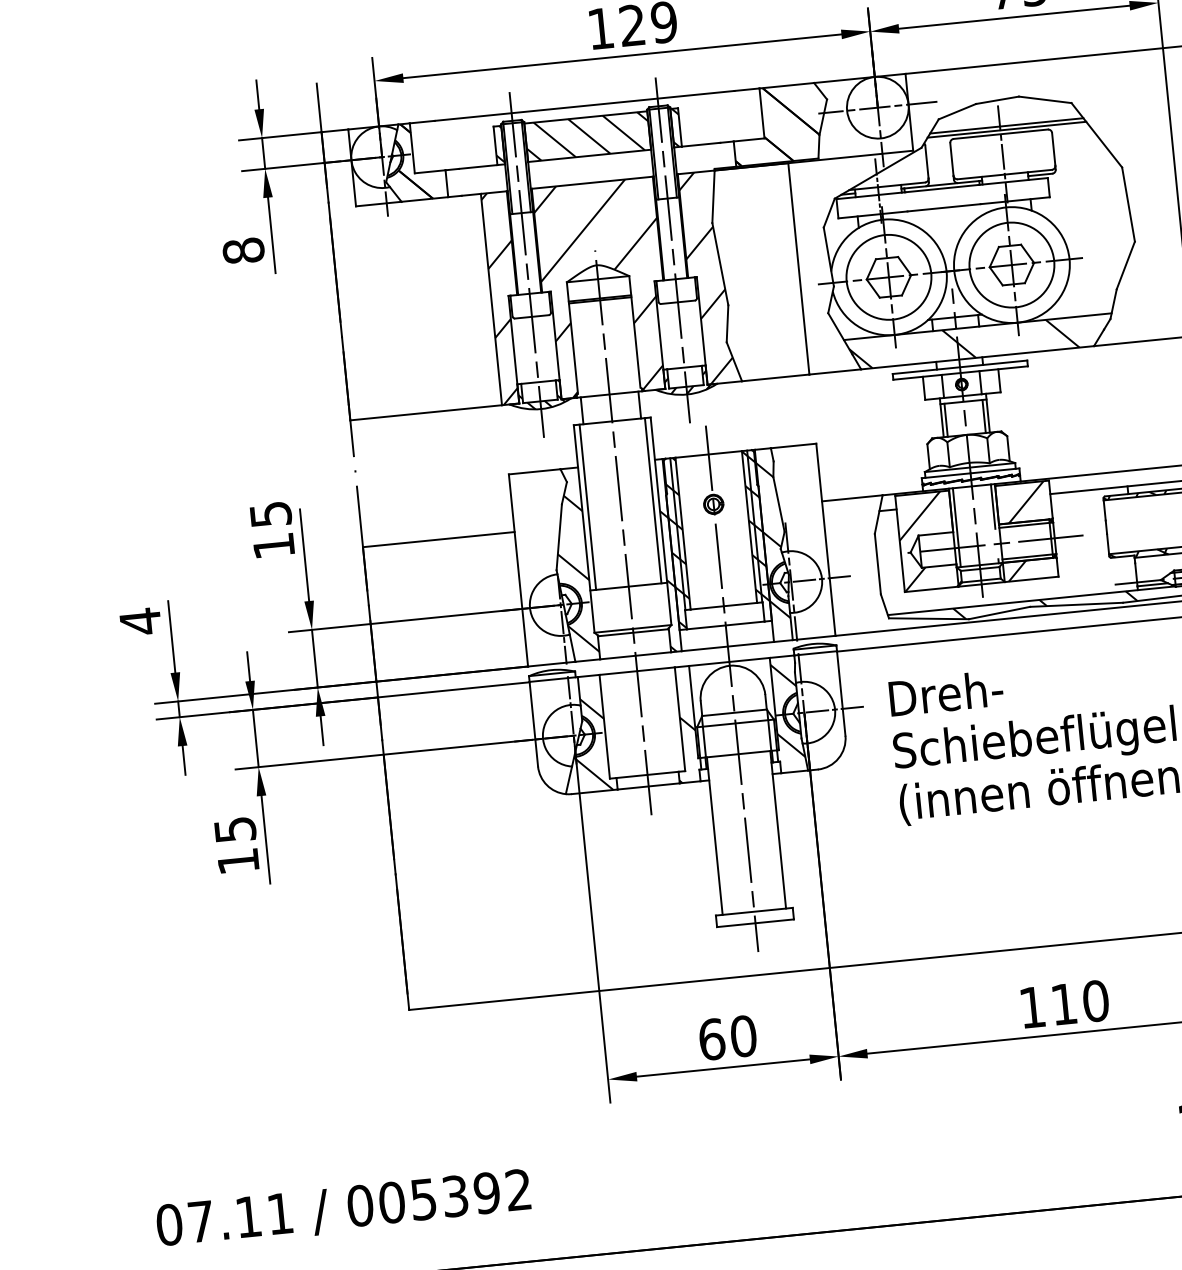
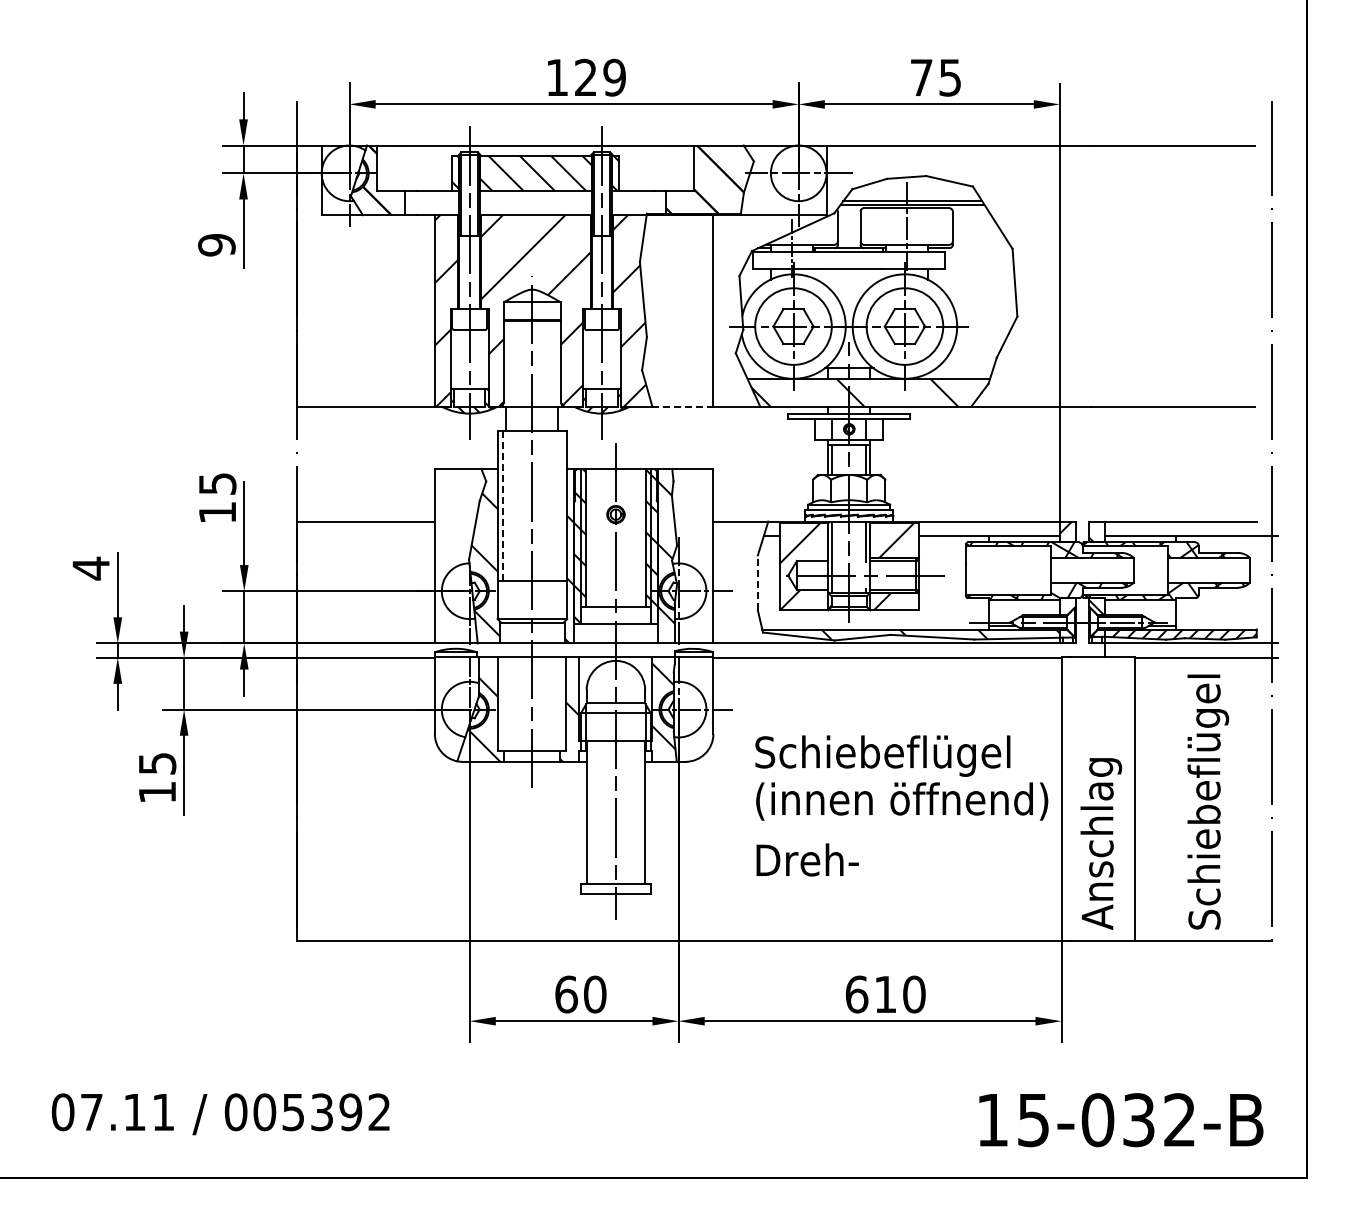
text: (243, 250) -> (216, 244), 8 -> 9
line: (775, 377) -> (682, 406), solid -> dashed
line: (652, 500) -> (561, 505), removed
line: (587, 506) -> (502, 505), solid -> dashed
line: (877, 563) -> (757, 582), solid -> dashed
text: (946, 692) -> (807, 859), moved
text: (1032, 1007) -> (856, 994), 110 -> 610

